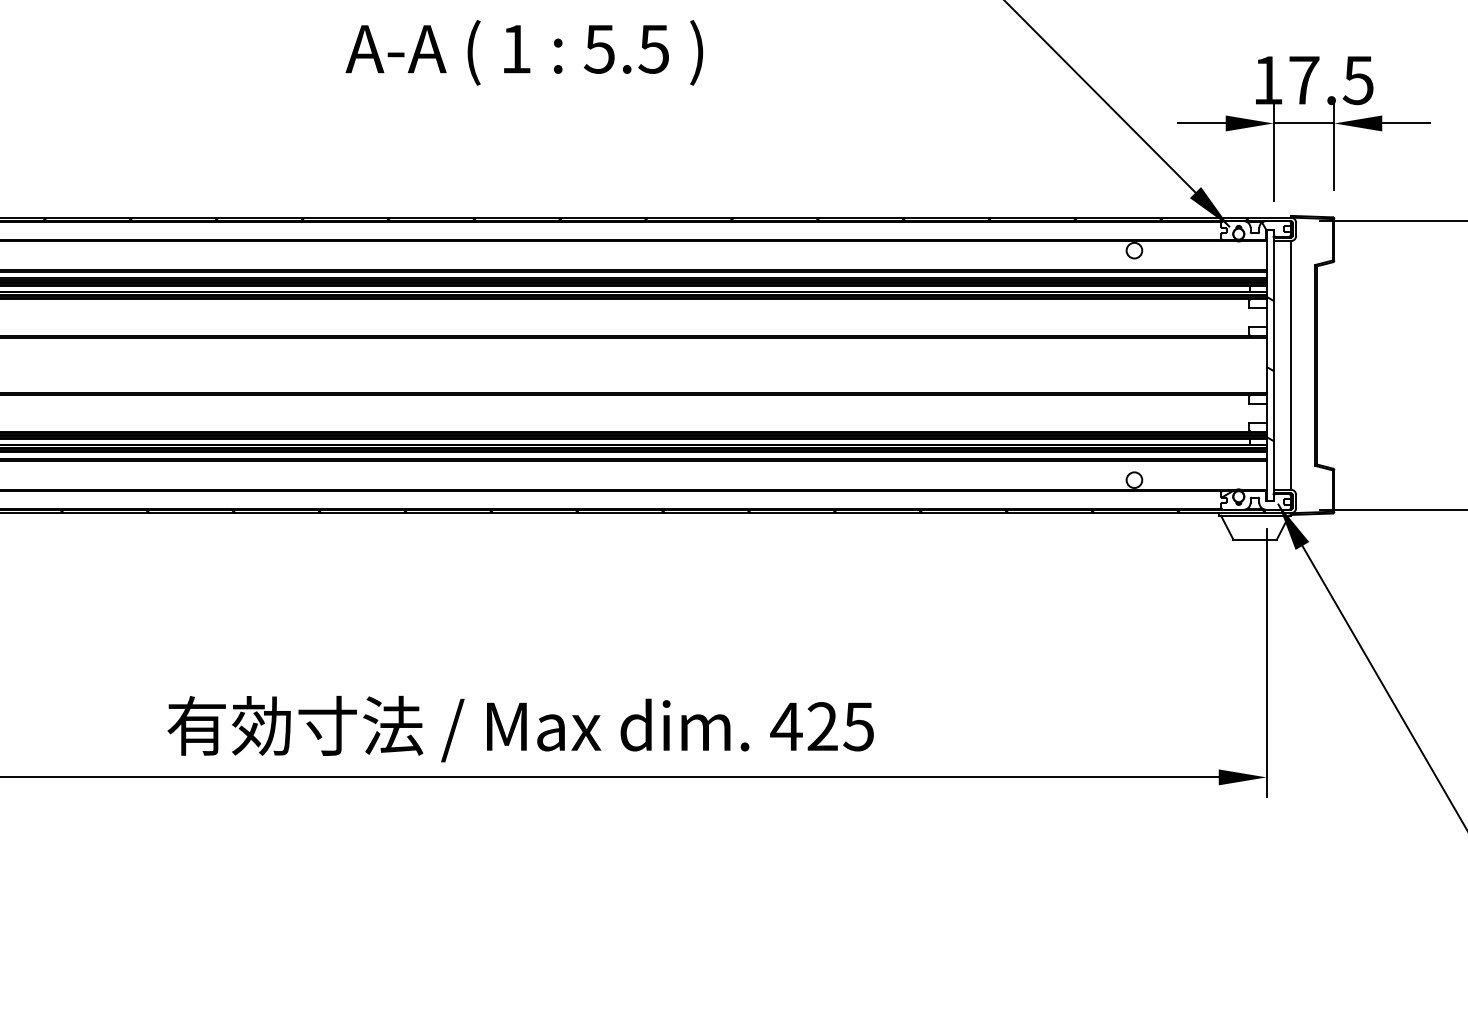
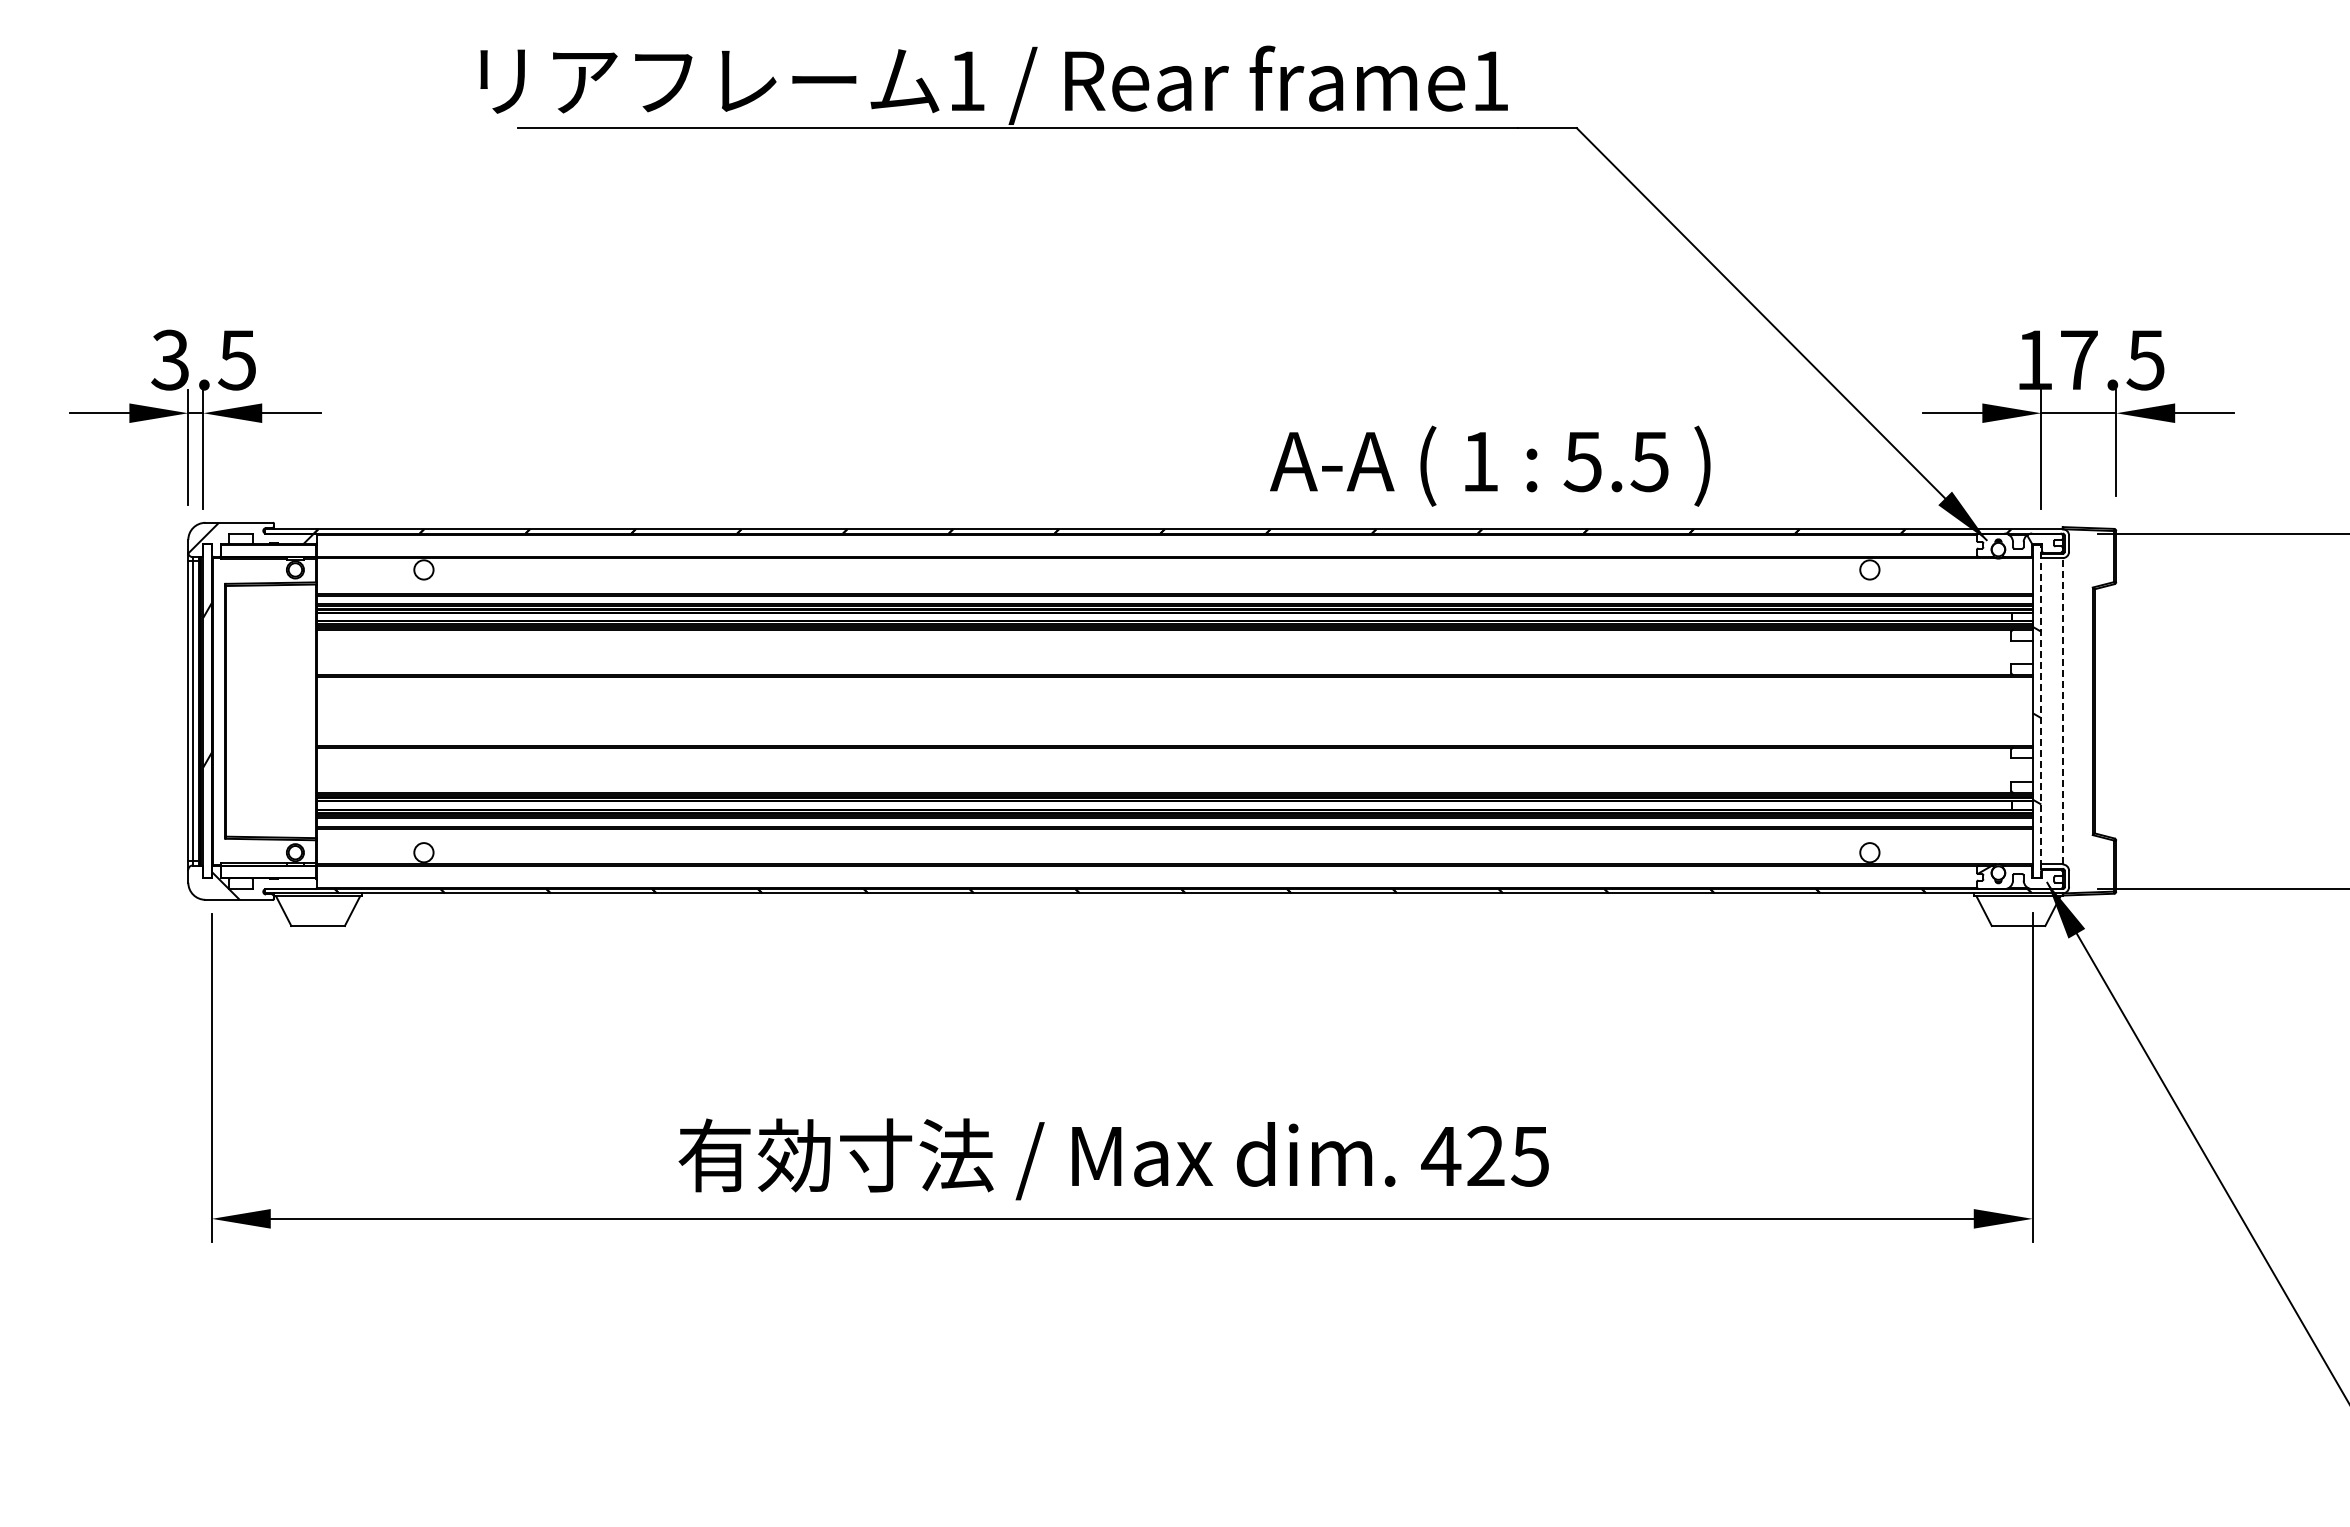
text: (524, 52) -> (1490, 465), moved
line: (1290, 364) -> (2062, 710), solid -> dashed
line: (1273, 365) -> (2041, 711), solid -> dashed

